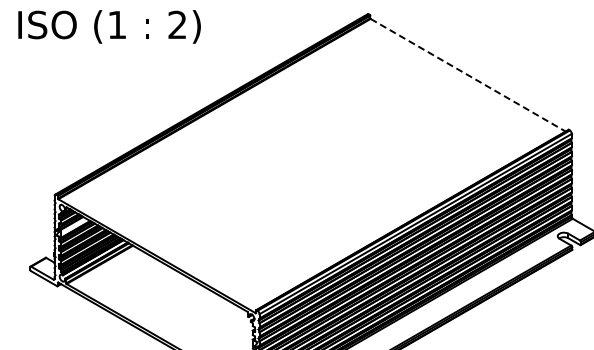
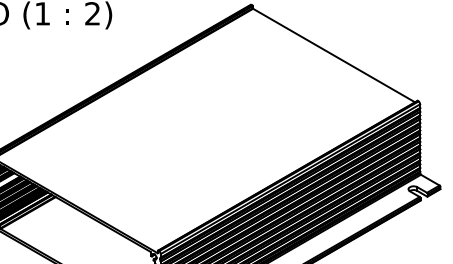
line: (468, 75) -> (334, 55), dashed -> solid

